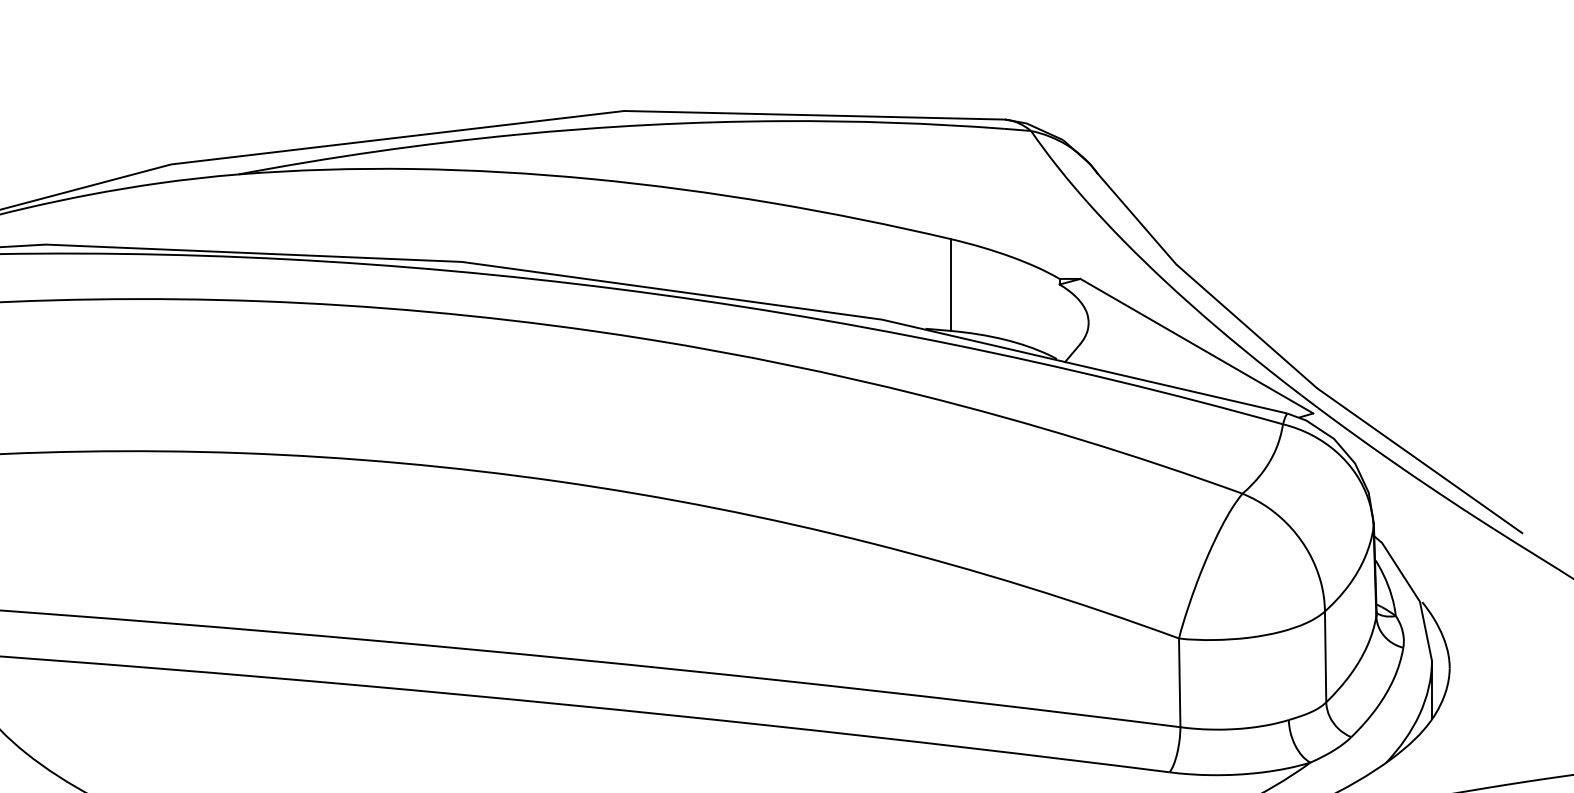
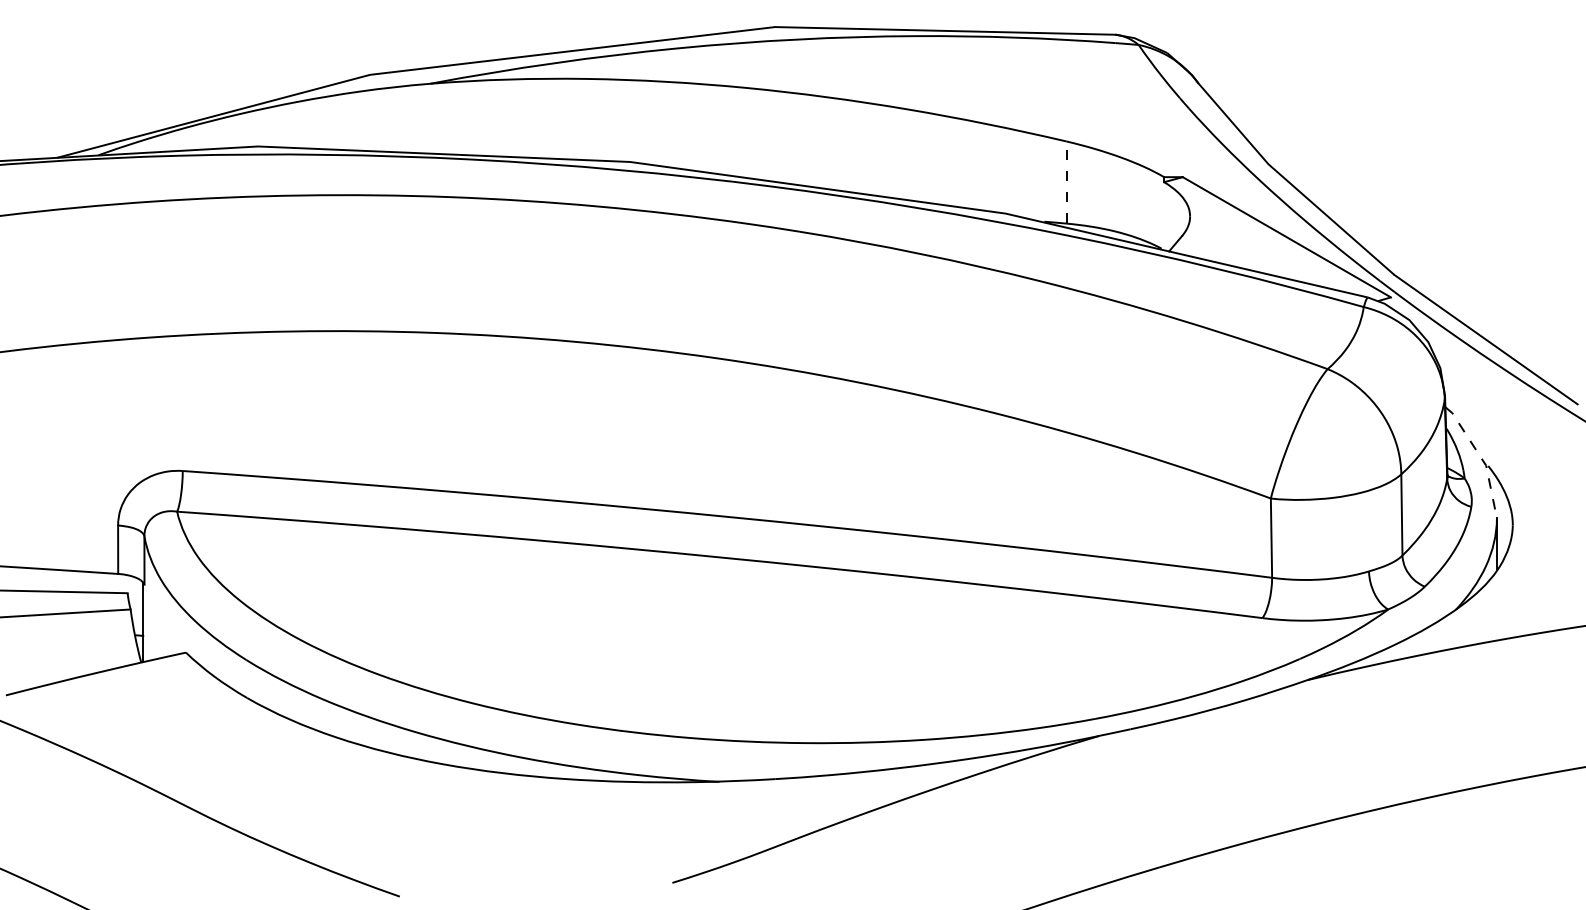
line: (950, 284) -> (1066, 182), solid -> dashed
line: (1414, 593) -> (1481, 458), solid -> dashed

